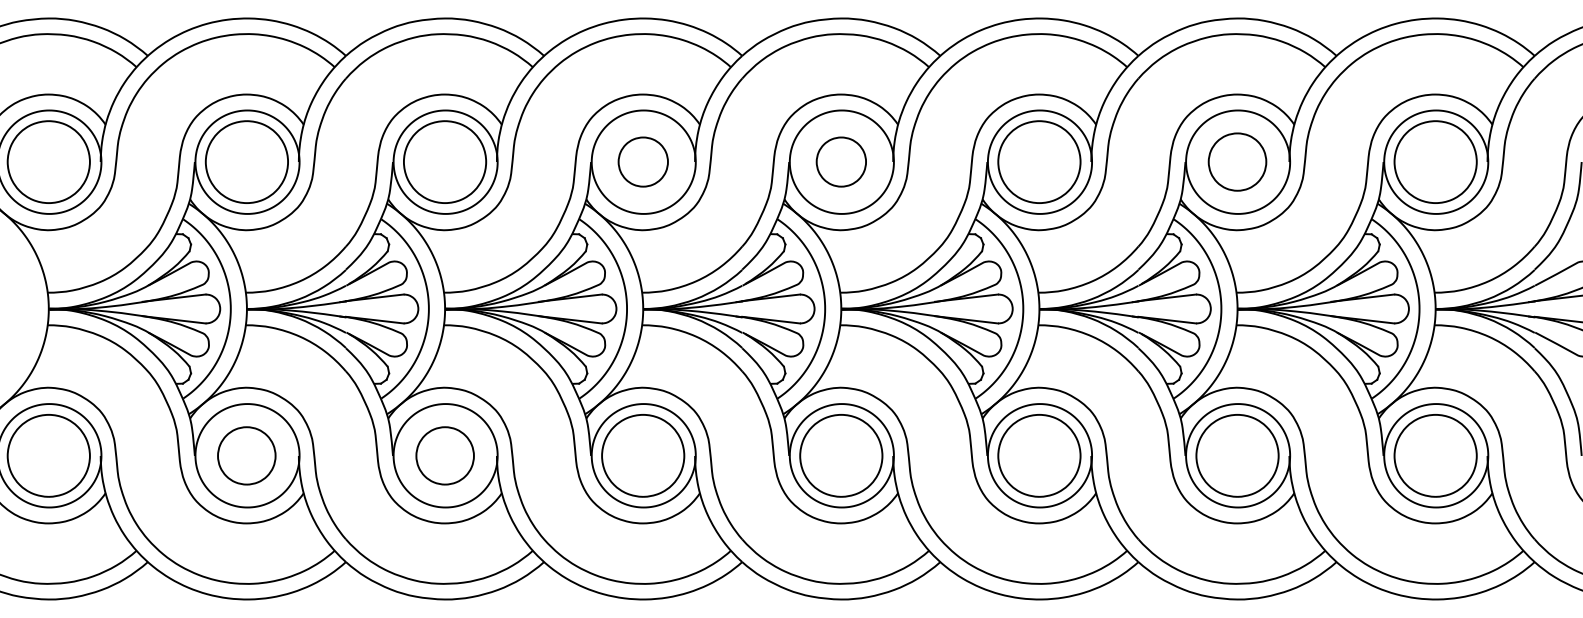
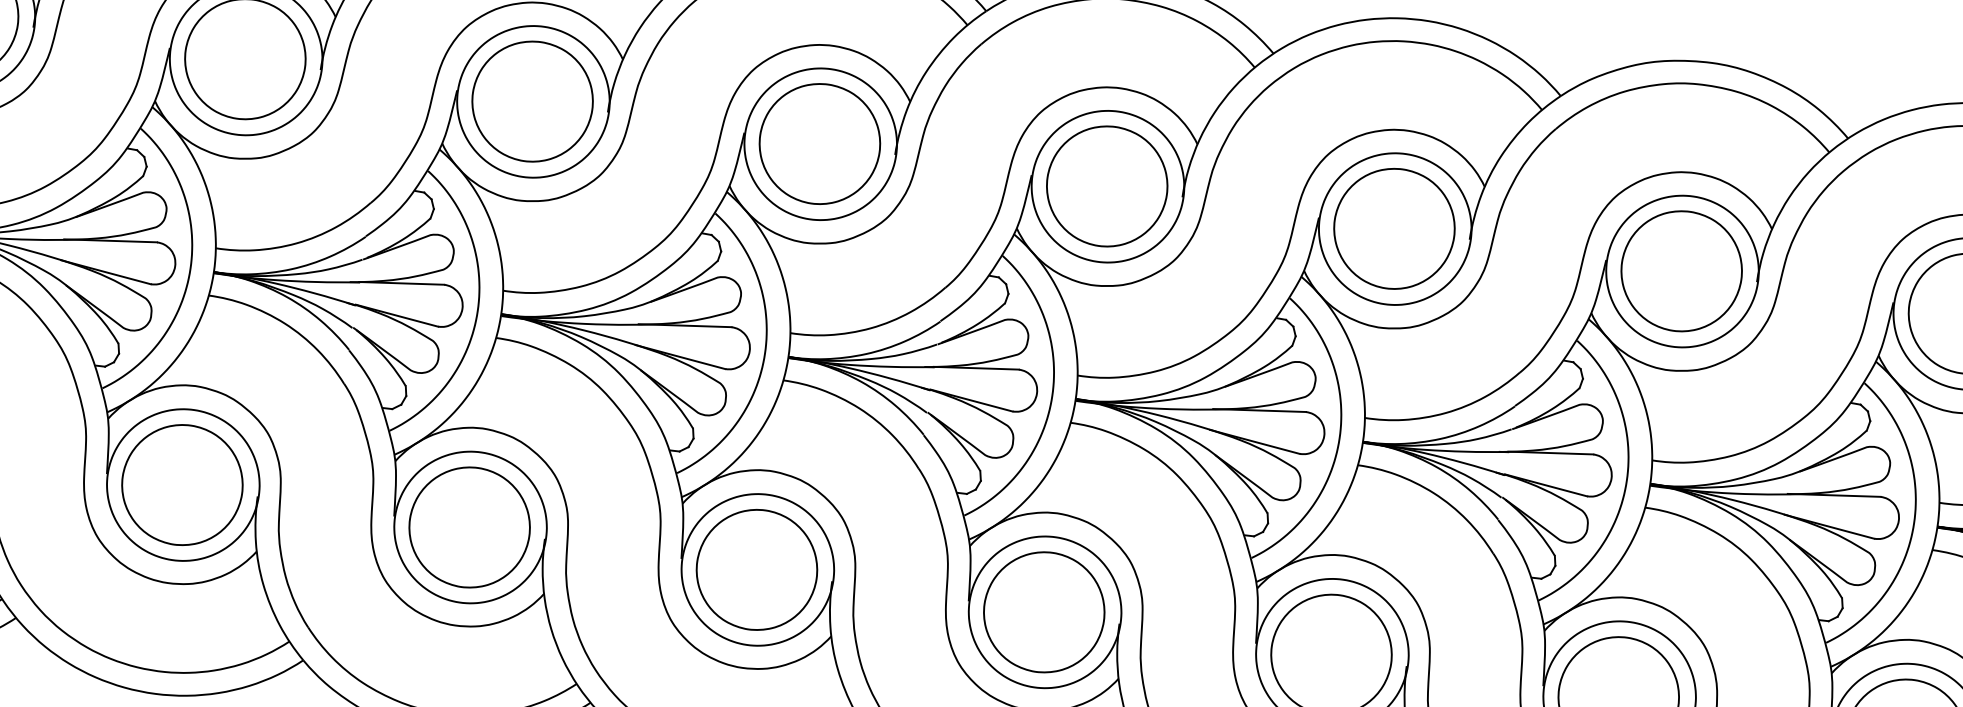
part: (643, 161) -> (820, 143), size x1.67
part: (841, 161) -> (1107, 185), size x1.67
part: (1237, 161) -> (1681, 270), size x1.43
part: (246, 455) -> (181, 484), size x1.43
part: (445, 455) -> (470, 527), size x1.43

